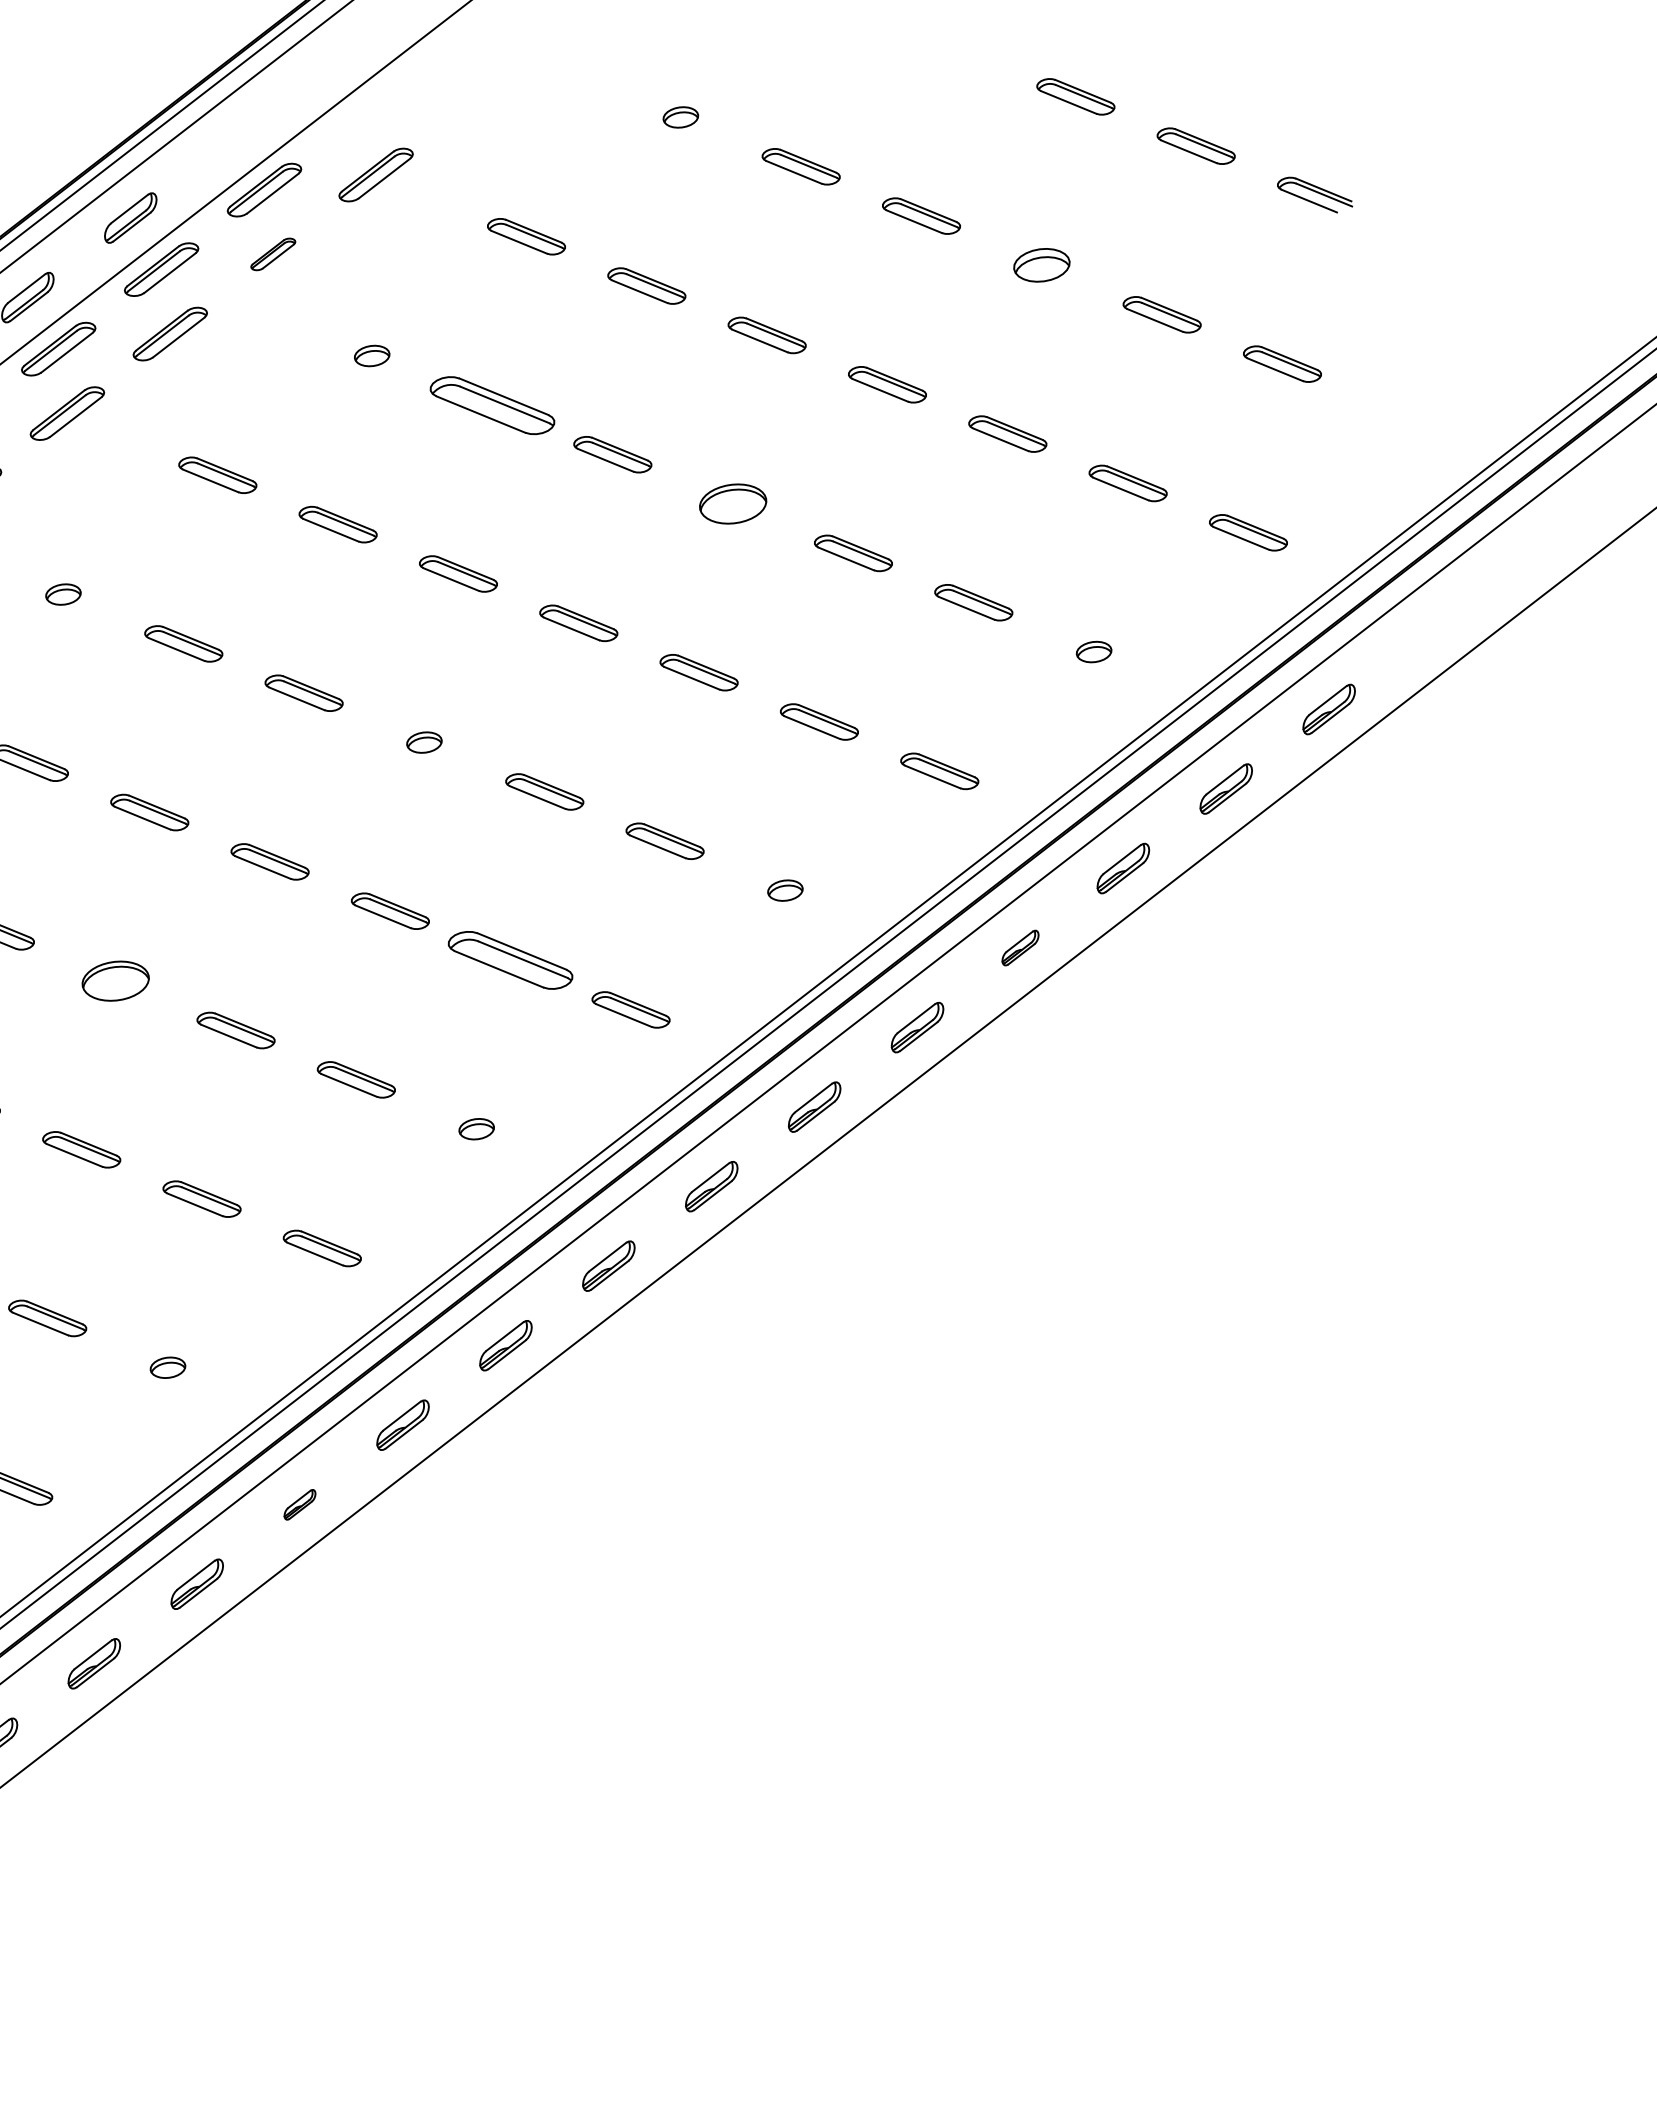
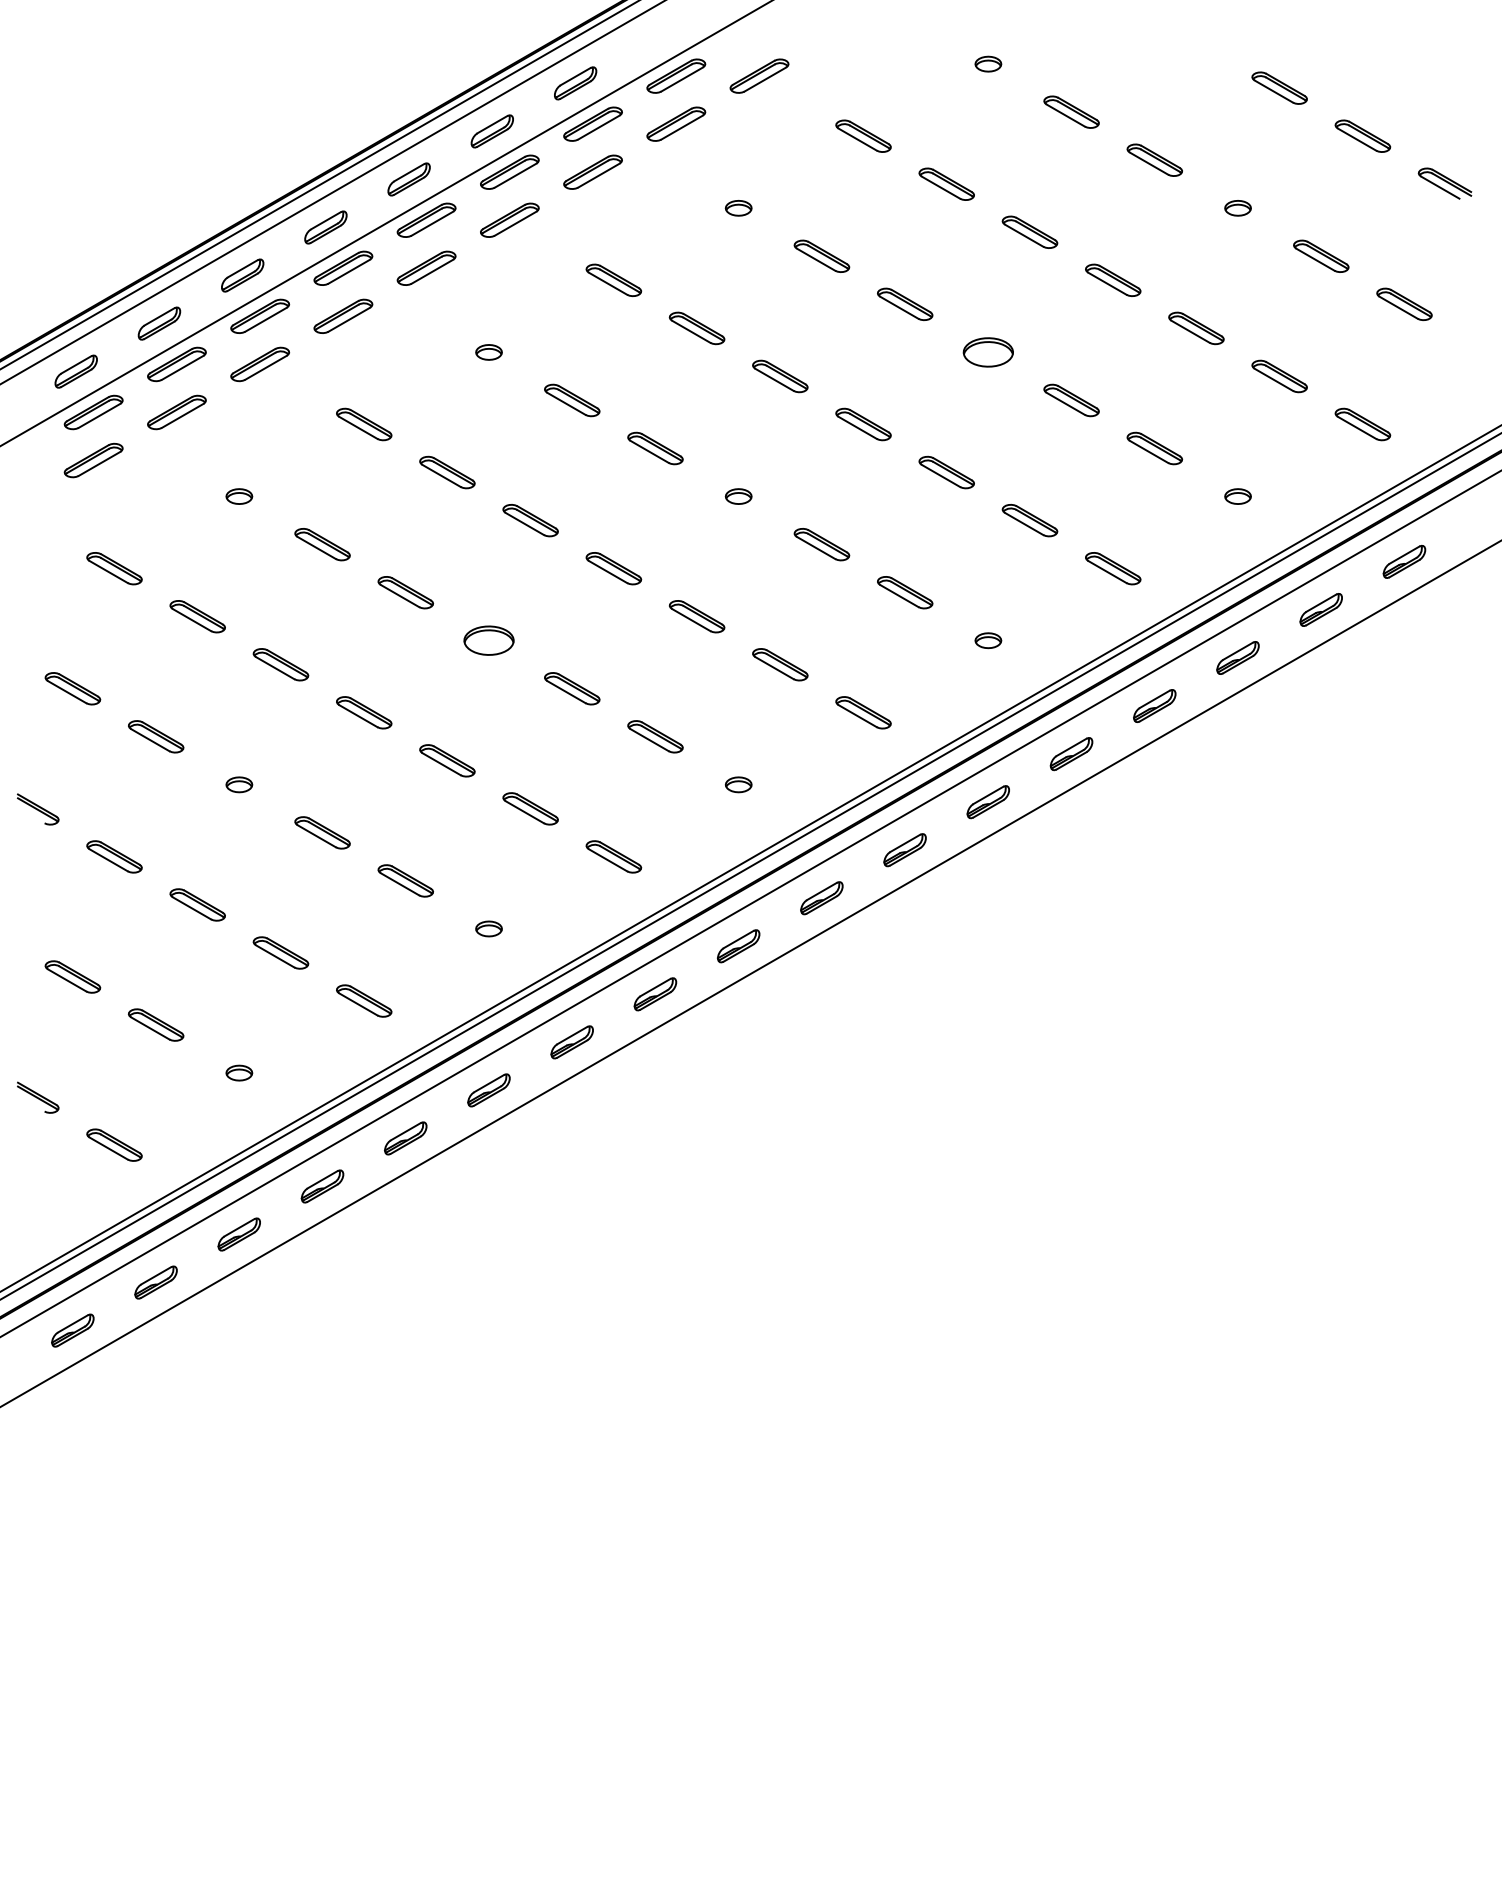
part: (273, 253) -> (676, 123), size x1.67
part: (1041, 265) -> (1237, 208), size x0.62
part: (491, 404) -> (821, 255), size x0.62
part: (1019, 947) -> (1154, 705), size x1.43
part: (510, 960) -> (780, 664), size x0.62
part: (299, 1505) -> (571, 1042), size x1.67

